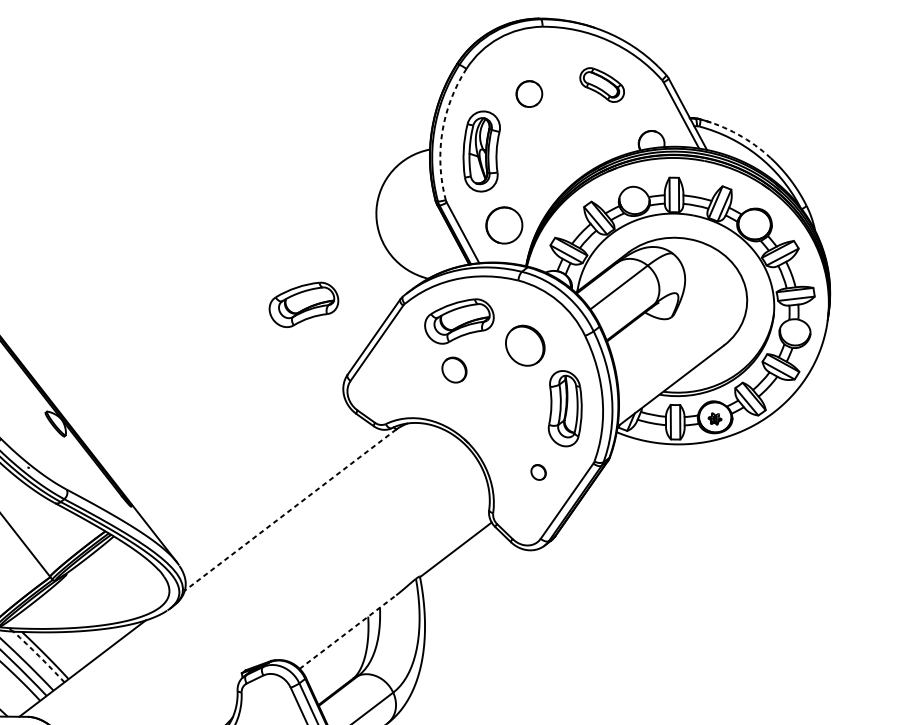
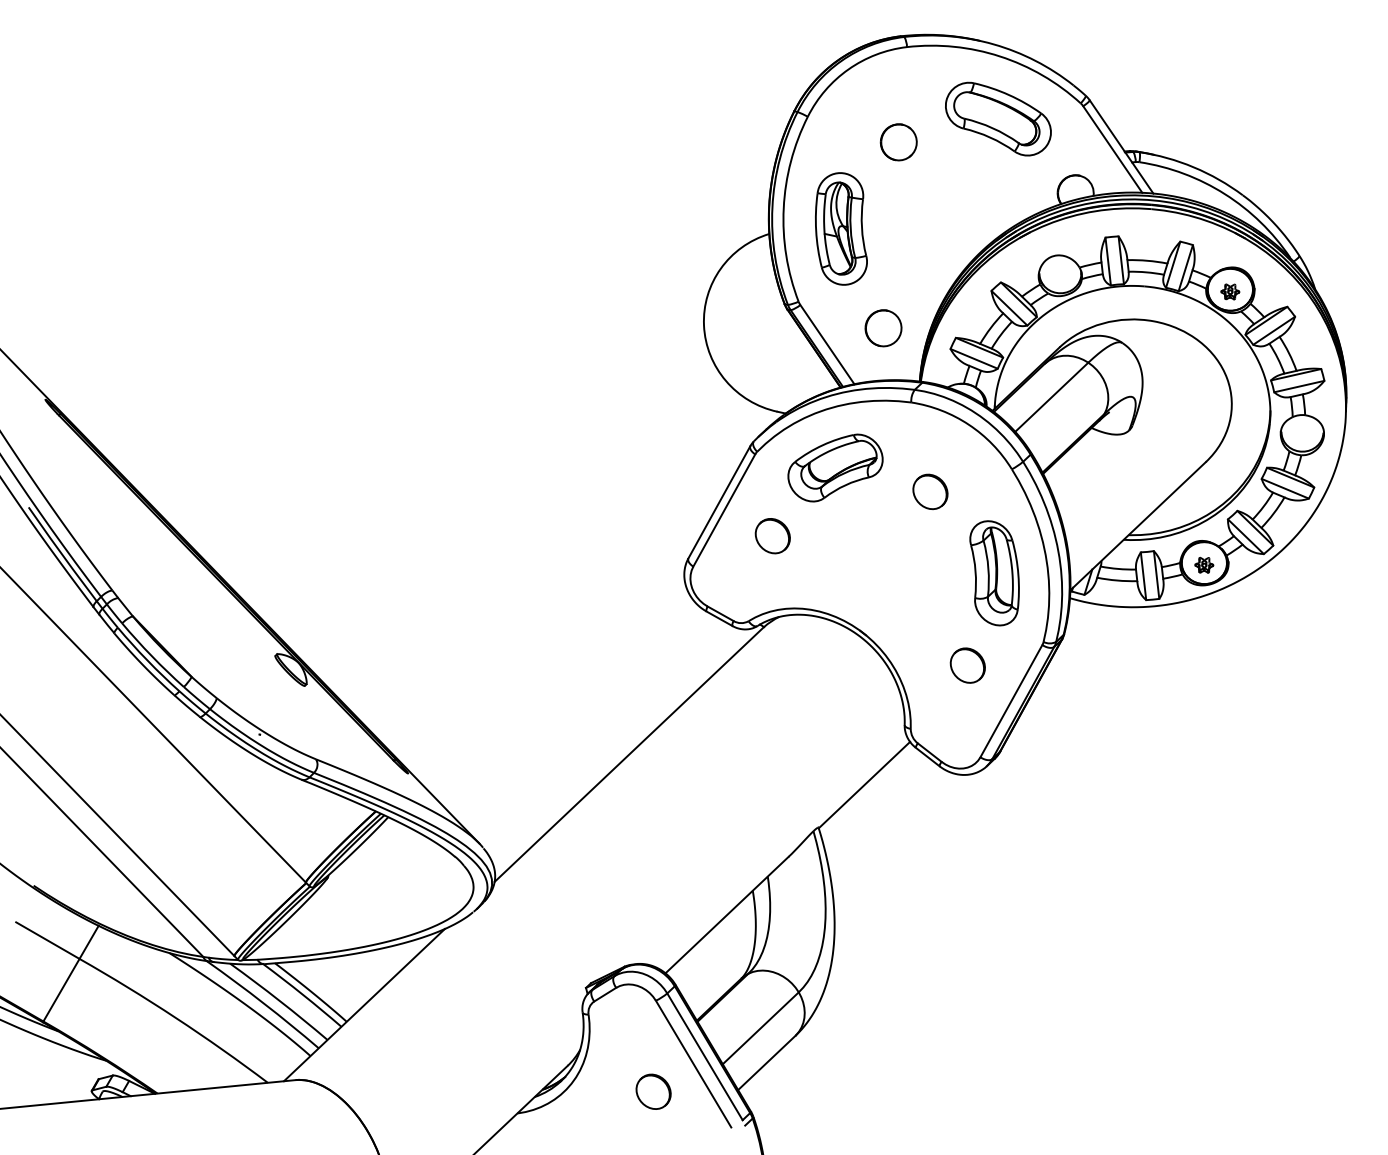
part: (602, 84) -> (998, 118), size x1.67
arc: (442, 132) -> (783, 208), dashed -> solid
arc: (737, 134) -> (1193, 167), dashed -> solid
part: (504, 225) -> (883, 328), size x0.71
part: (754, 225) -> (1230, 291), added
part: (303, 304) -> (617, 467), removed
part: (525, 345) -> (930, 491), size x0.62
part: (454, 370) -> (772, 536), moved
part: (538, 472) -> (967, 665), size x1.67
line: (289, 510) -> (628, 754), dashed -> solid
line: (347, 632) -> (726, 915), dashed -> solid
arc: (39, 656) -> (302, 994), dashed -> solid

